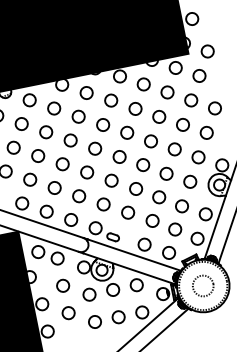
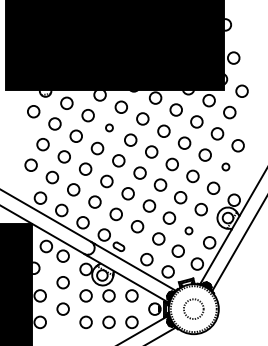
circle: (78, 116) -> (109, 127), size x0.6
circle: (206, 132) -> (225, 166), size x0.6
circle: (181, 206) -> (188, 230), size x0.6

